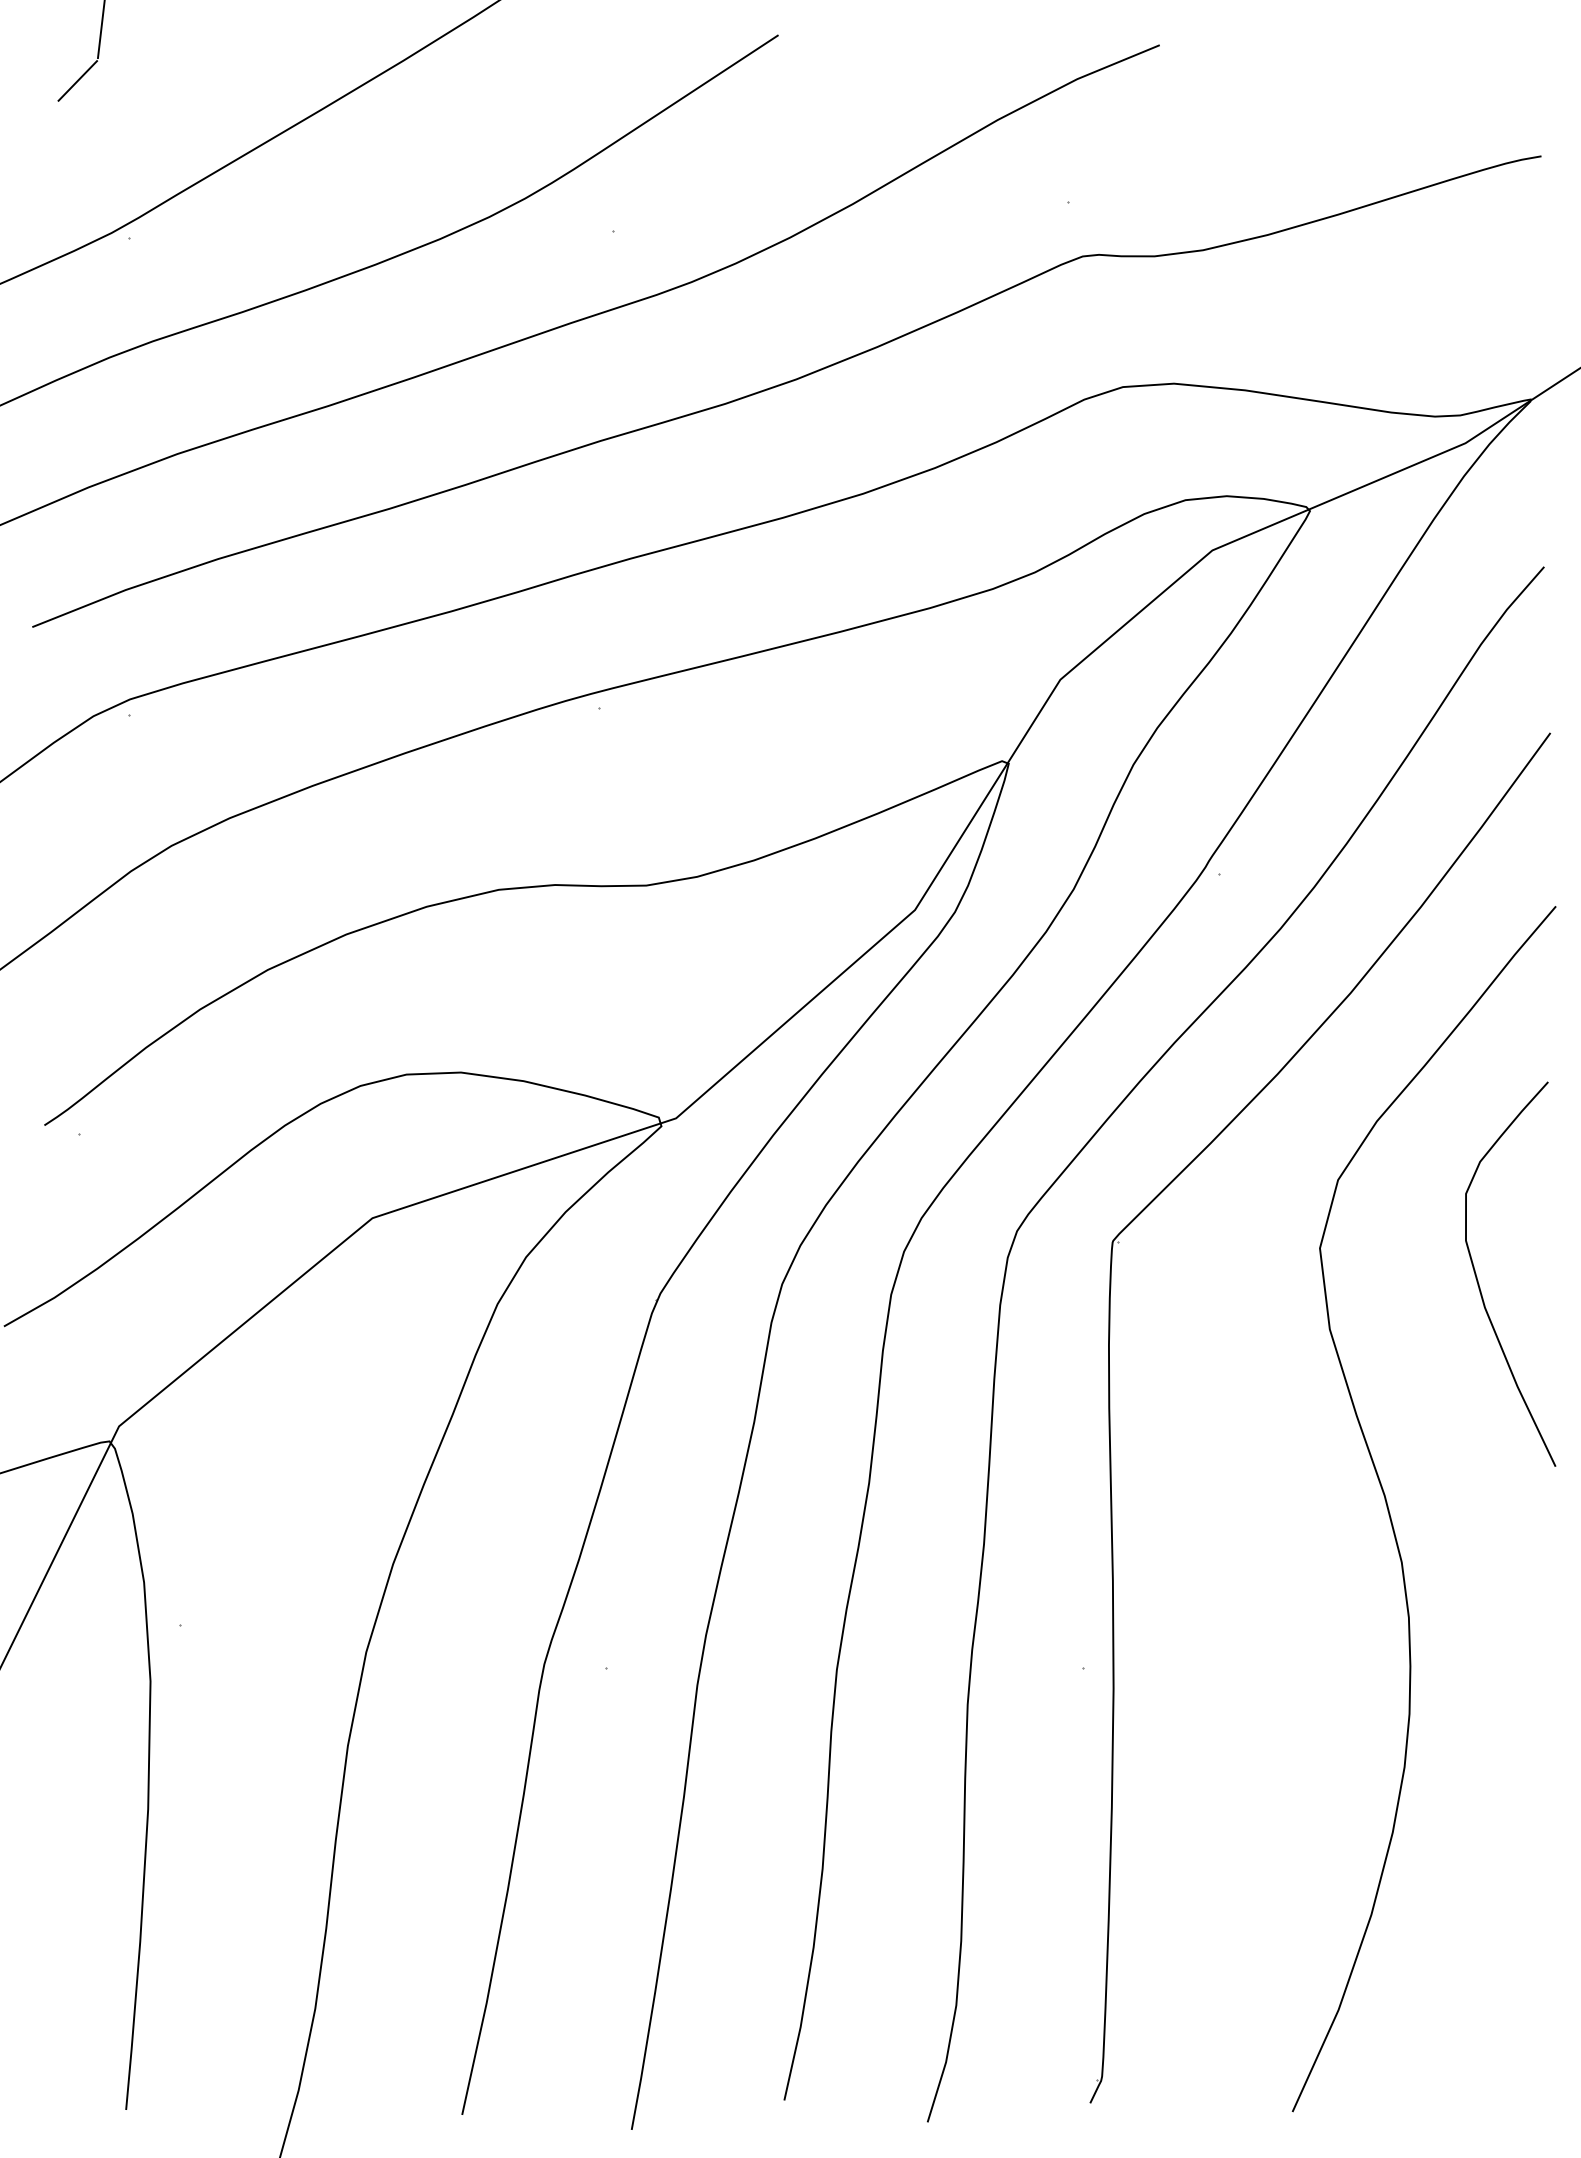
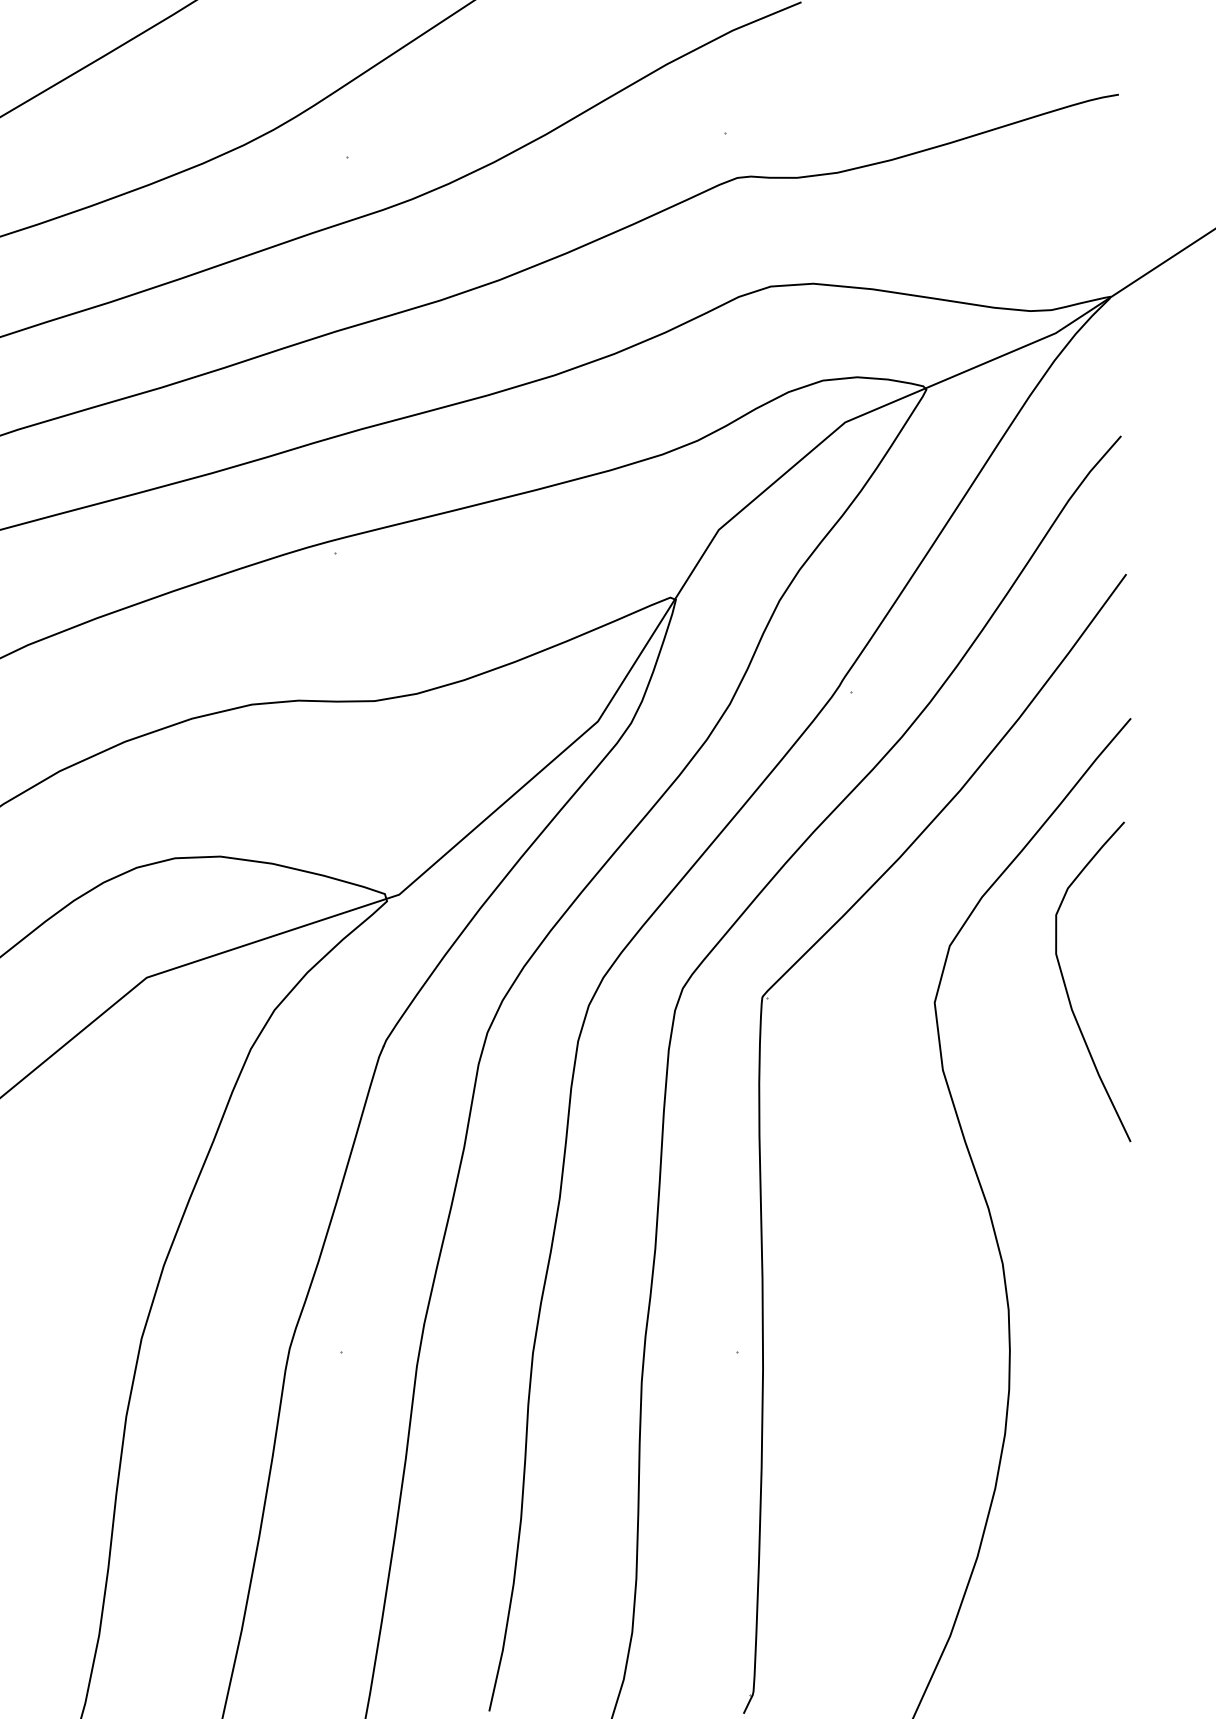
curve: (1478, 1280) -> (1066, 987), moved

